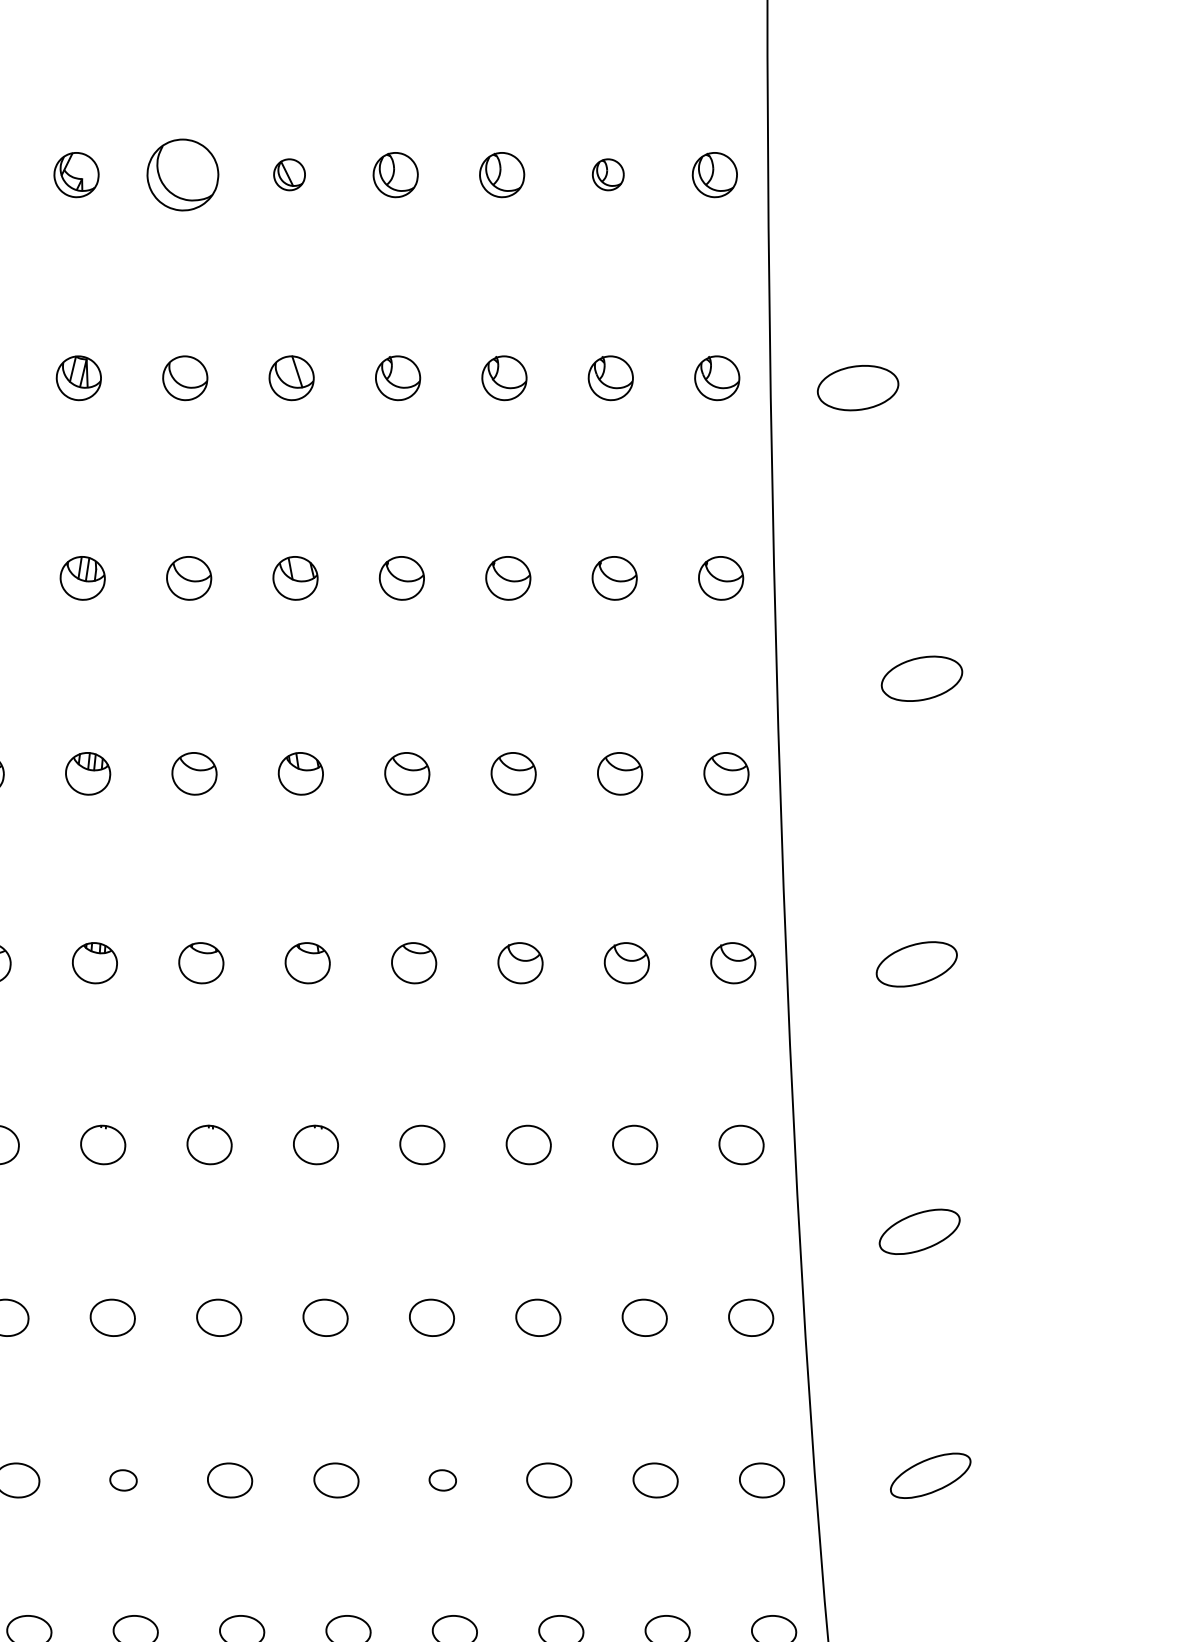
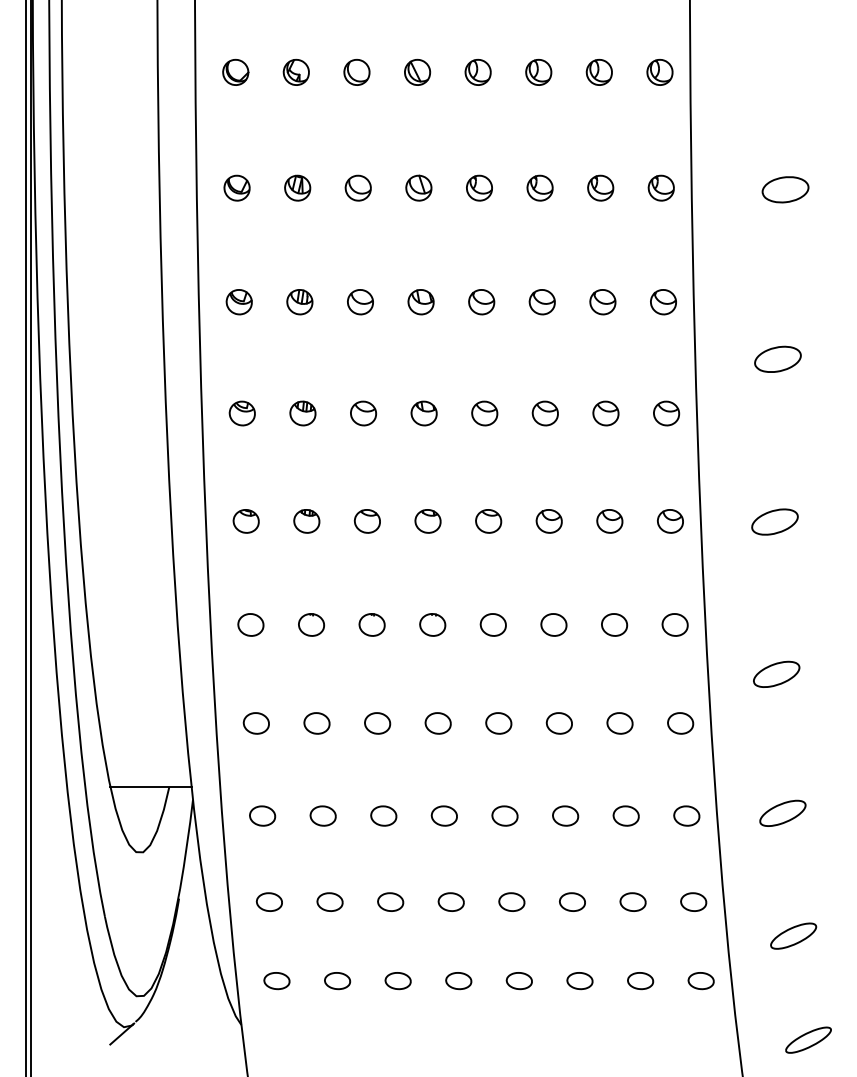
part: (289, 173) -> (417, 71), size x1.43
part: (606, 173) -> (598, 71), size x1.43
part: (182, 175) -> (356, 72), size x0.62
part: (857, 387) -> (785, 189), moved
part: (122, 1479) -> (322, 815), size x1.67
part: (441, 1479) -> (504, 815), size x1.67

